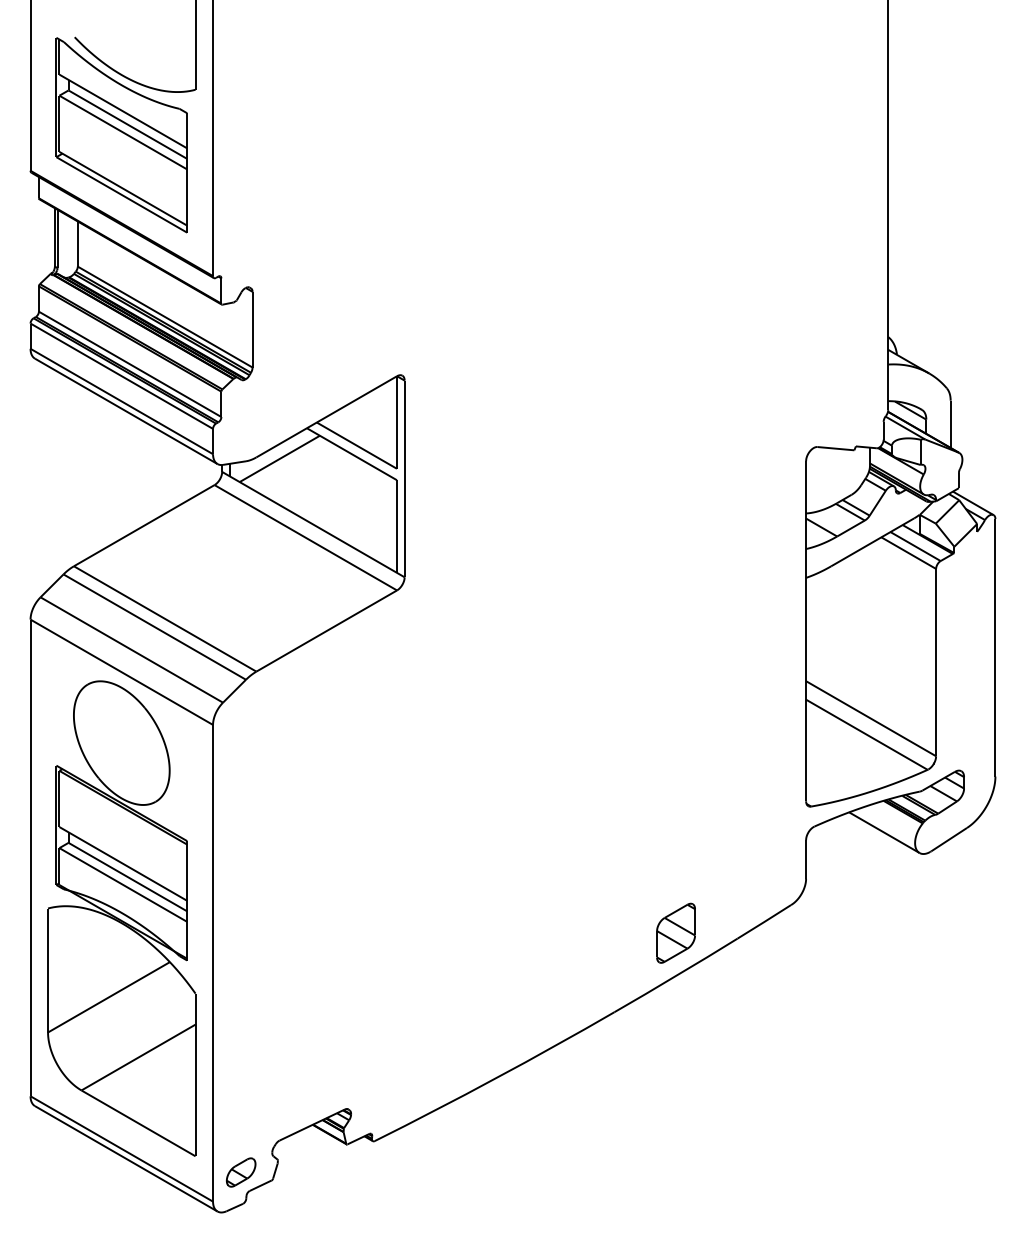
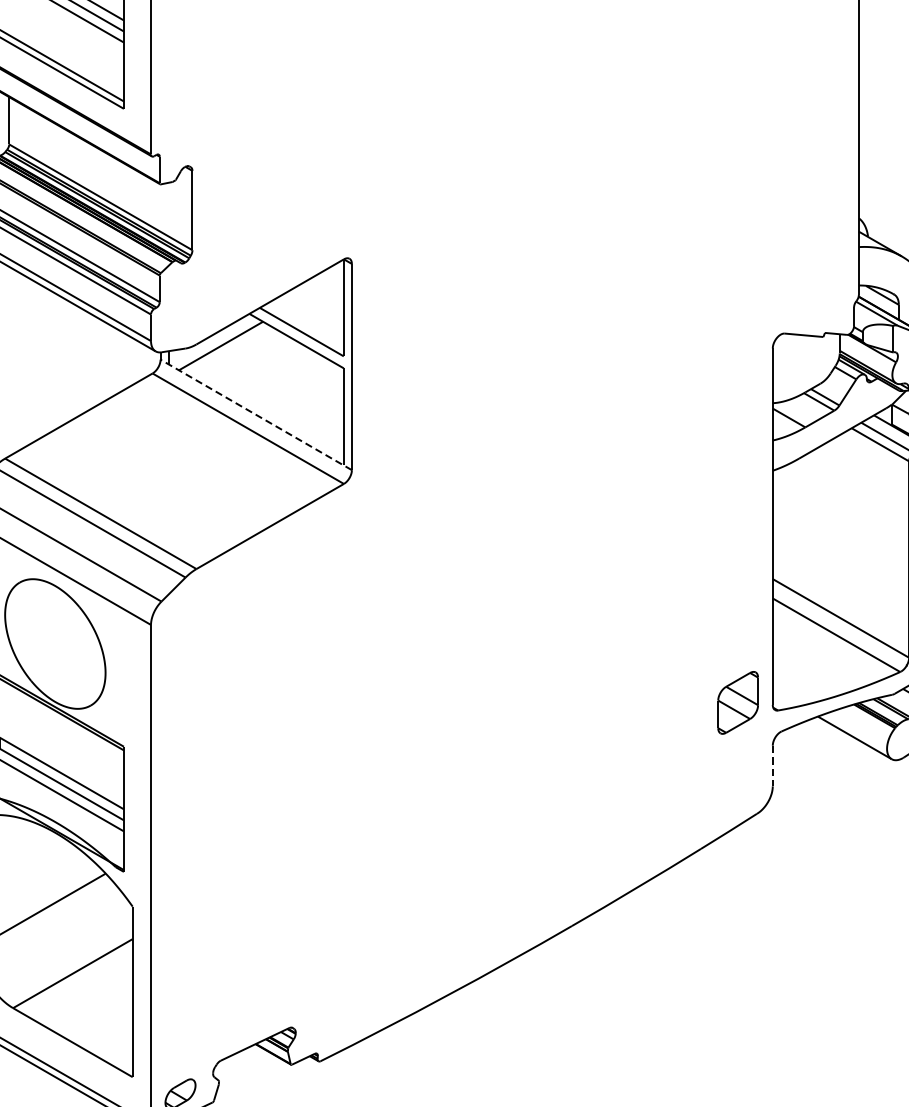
line: (312, 524) -> (255, 414), solid -> dashed
line: (806, 860) -> (773, 767), solid -> dashed
part: (675, 932) -> (737, 702), moved

